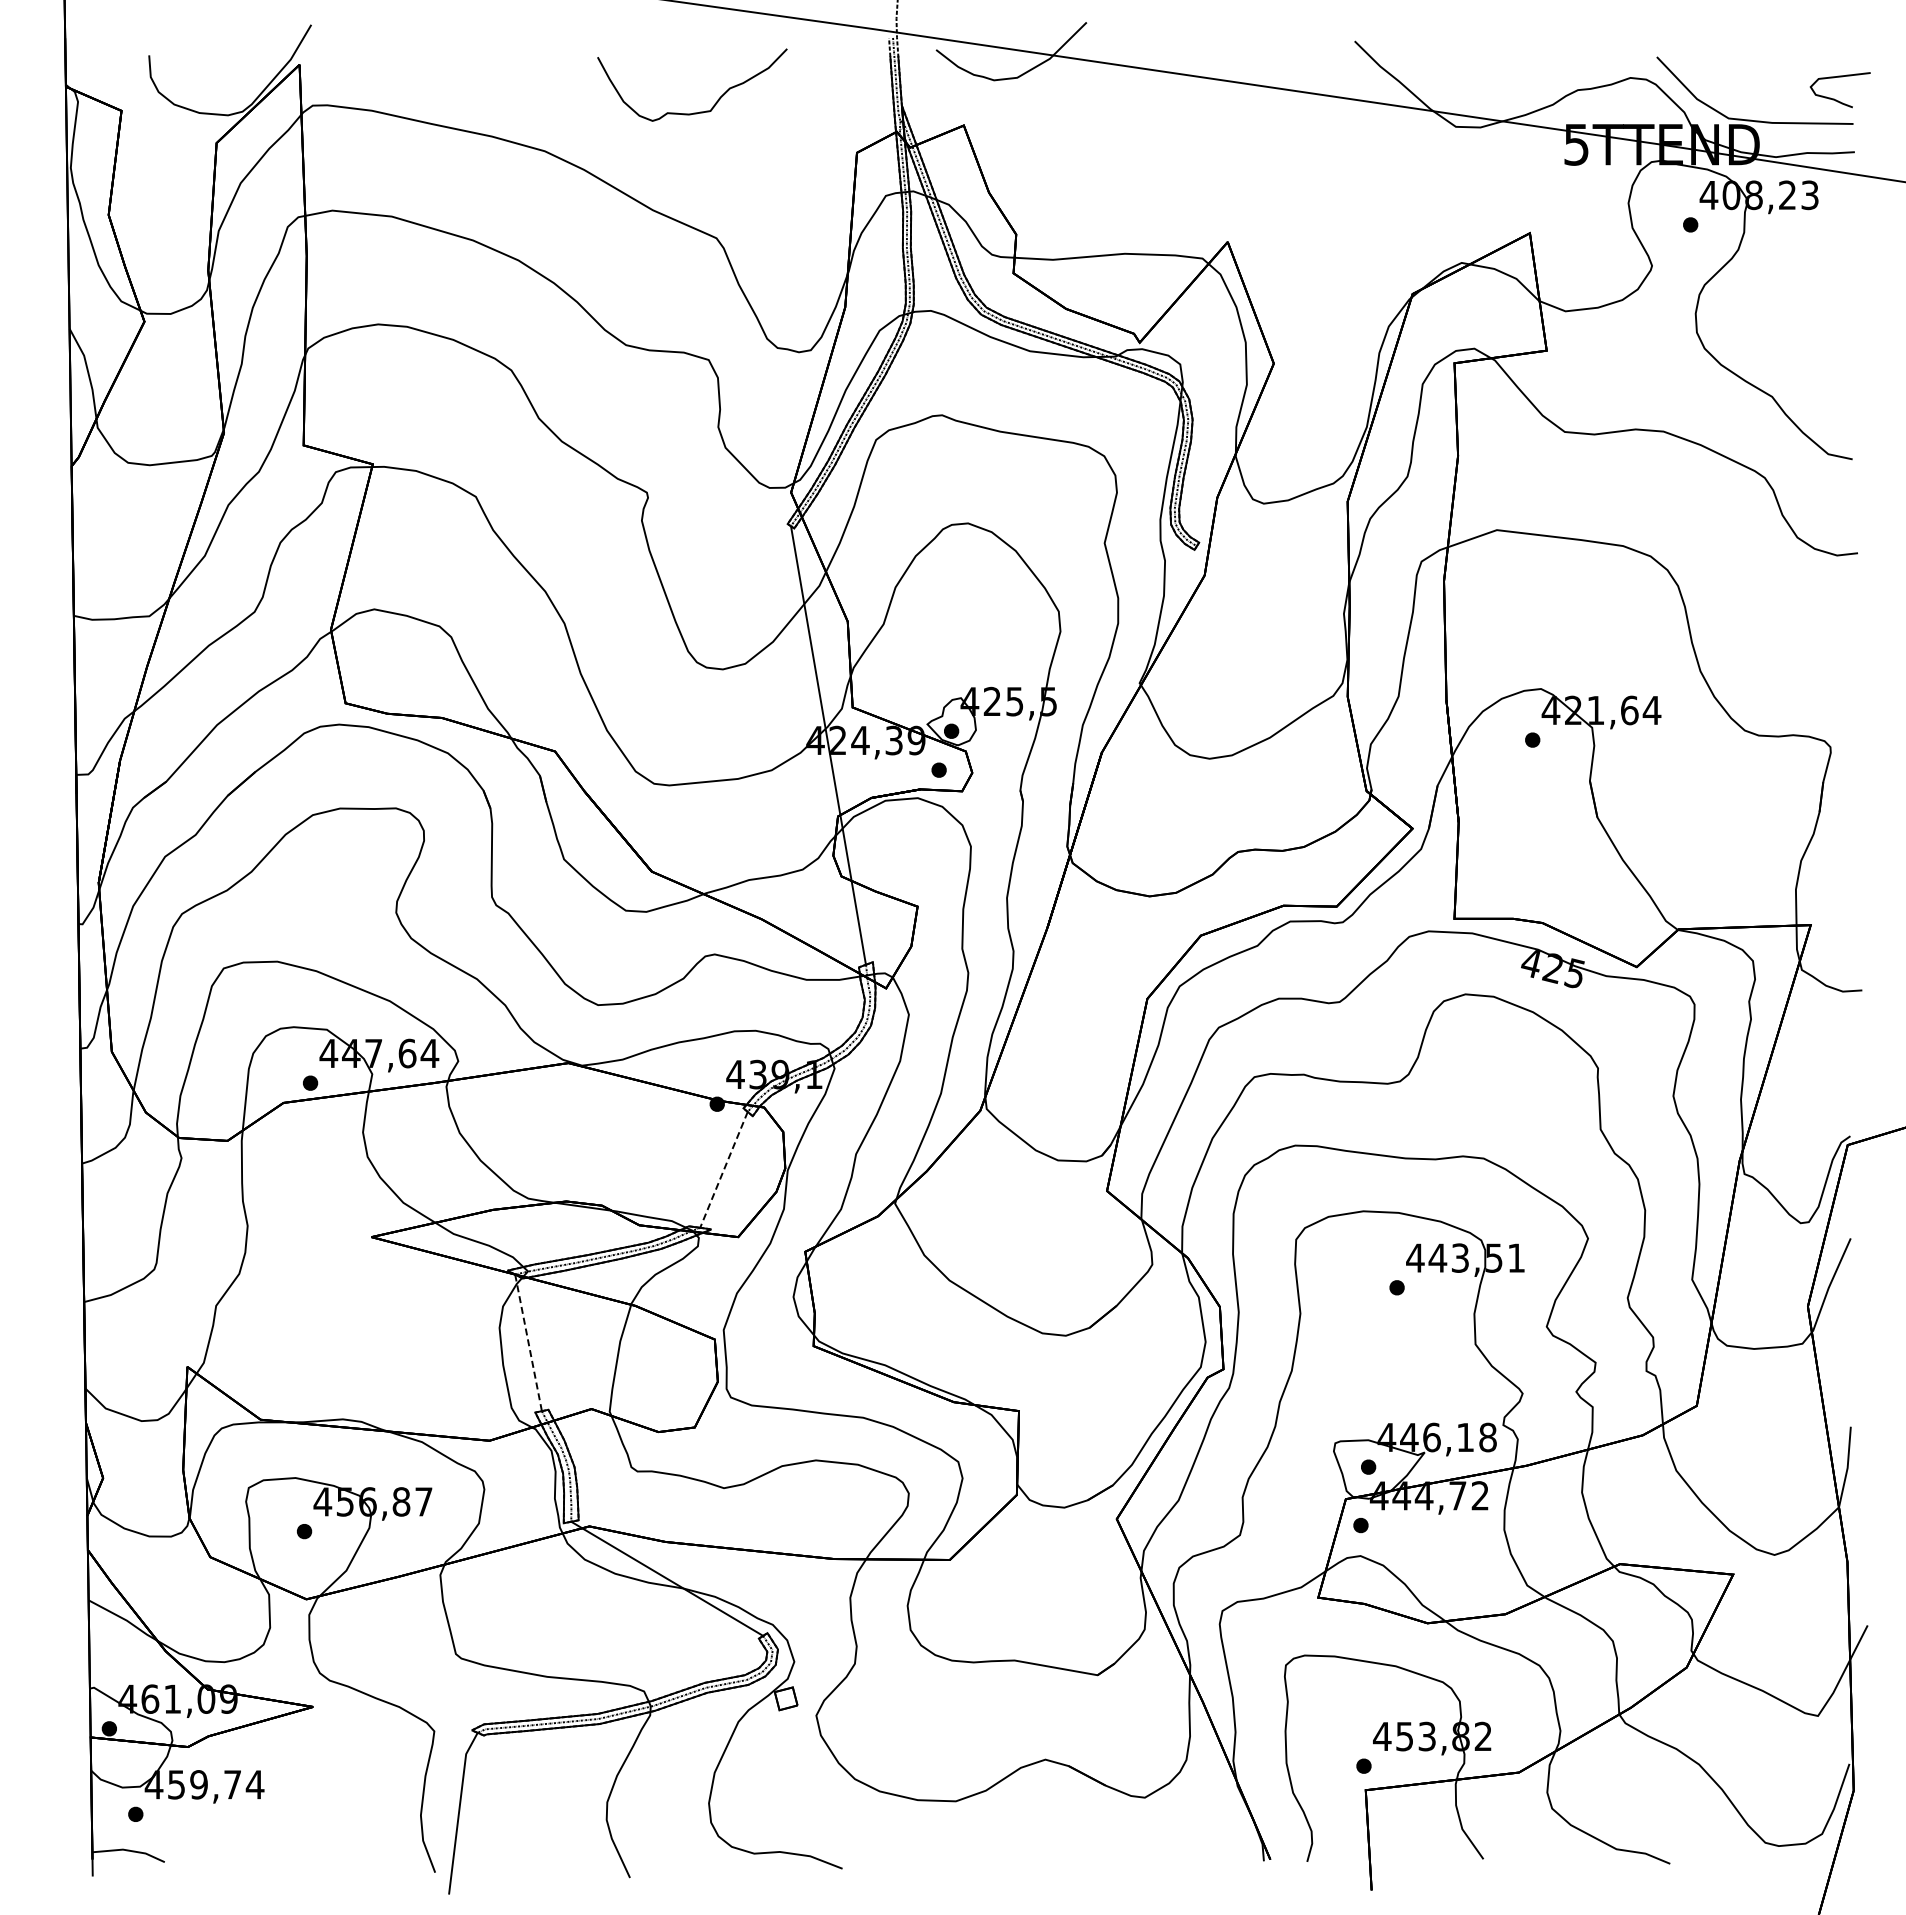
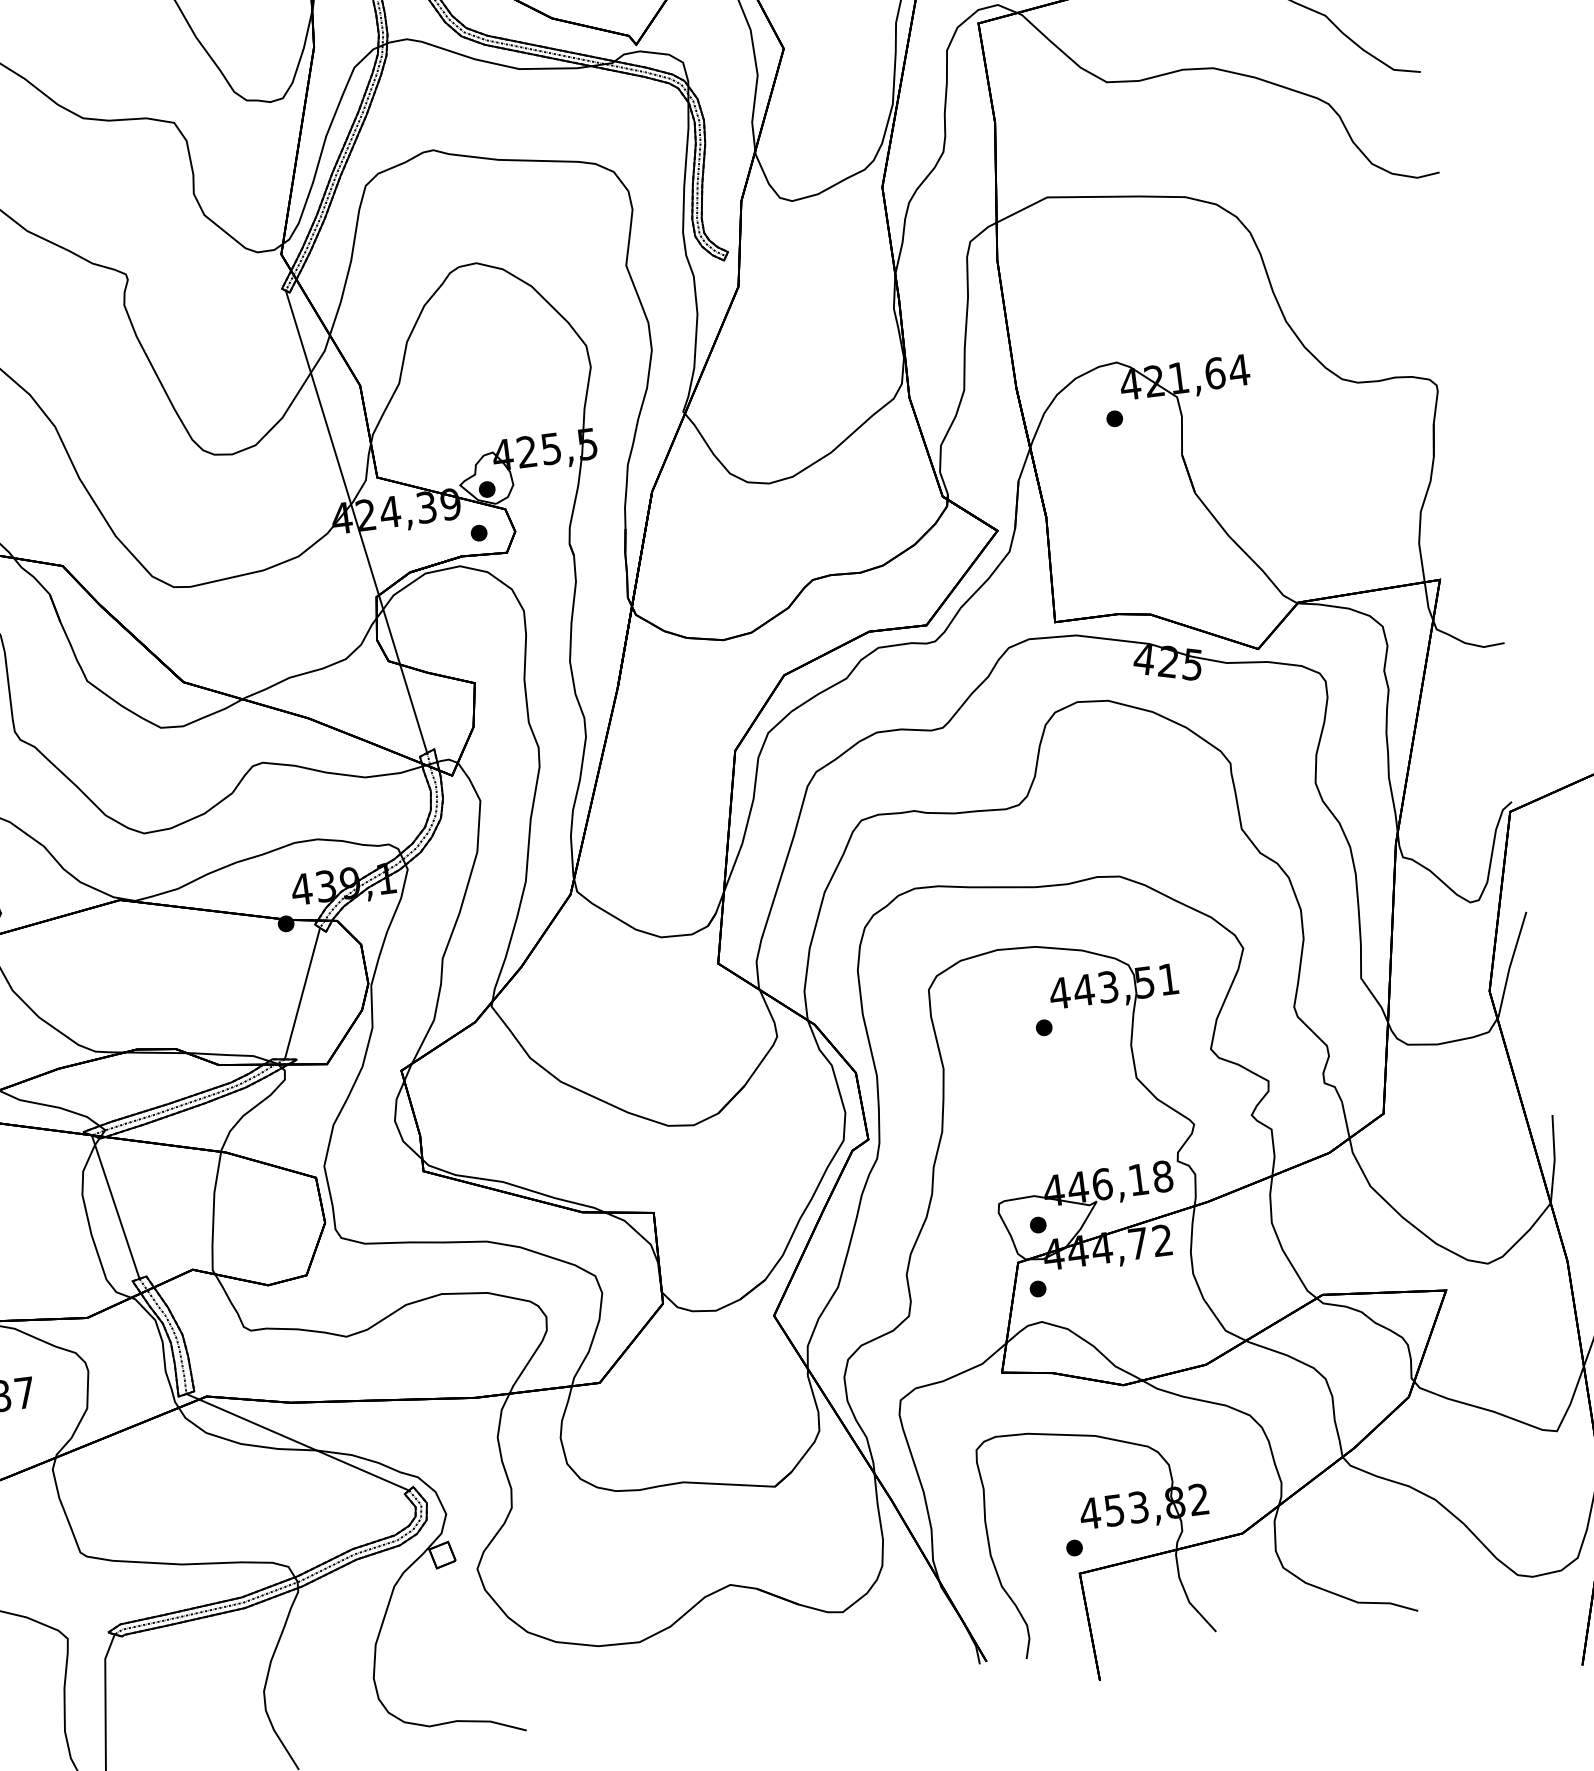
line: (723, 1169) -> (301, 993), dashed -> solid
line: (528, 1342) -> (115, 1206), dashed -> solid

